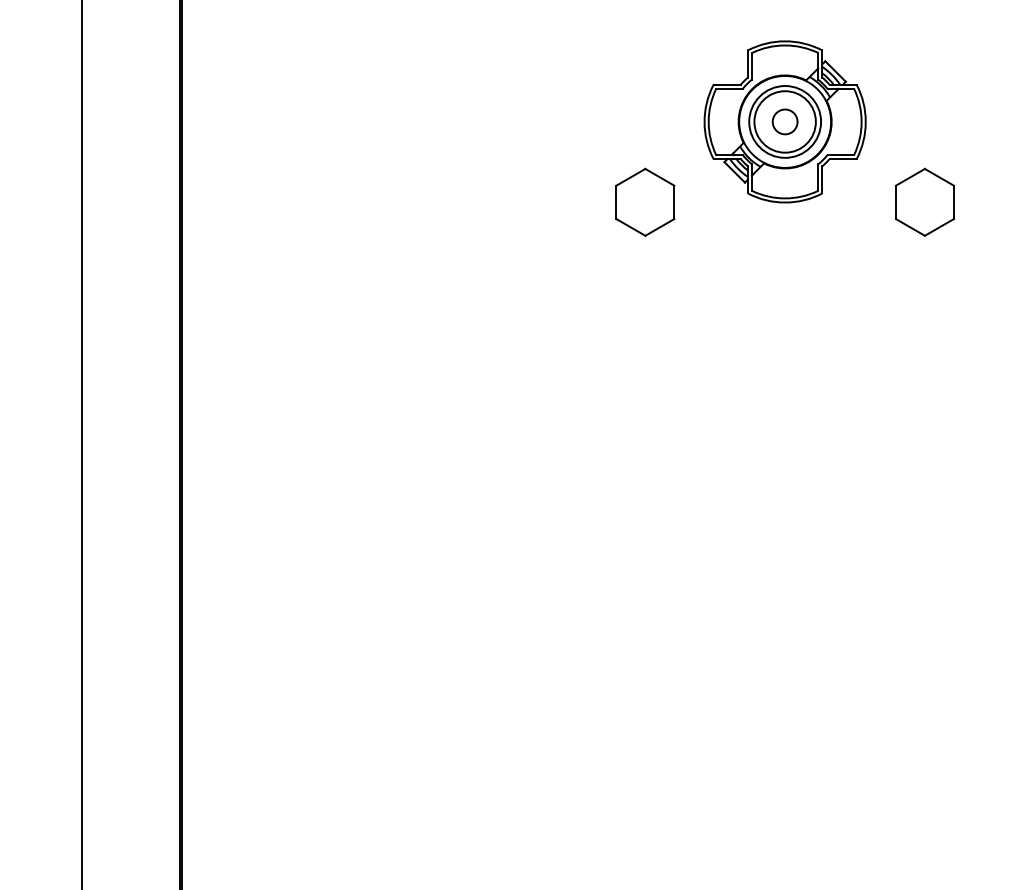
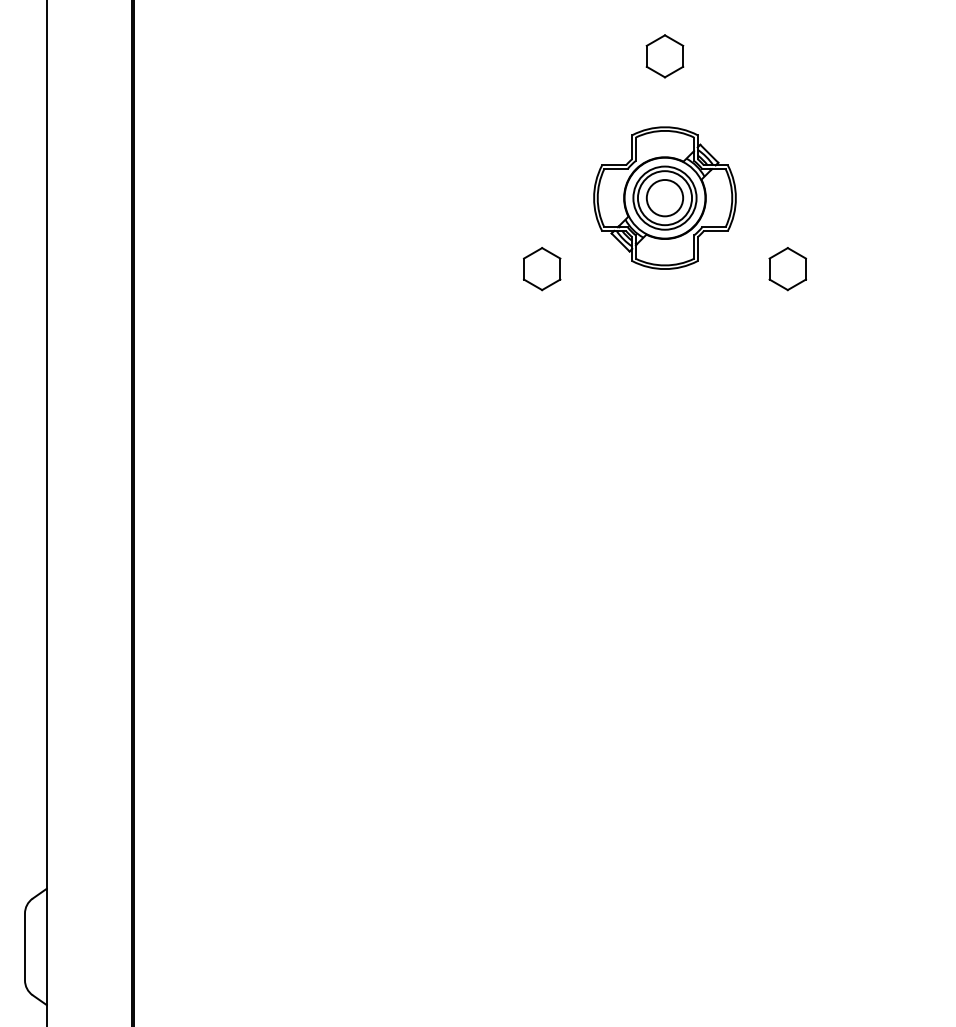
circle: (784, 121) -> (664, 197), size x1.67
part: (645, 203) -> (542, 269), size x0.71
part: (924, 203) -> (787, 269), size x0.71

